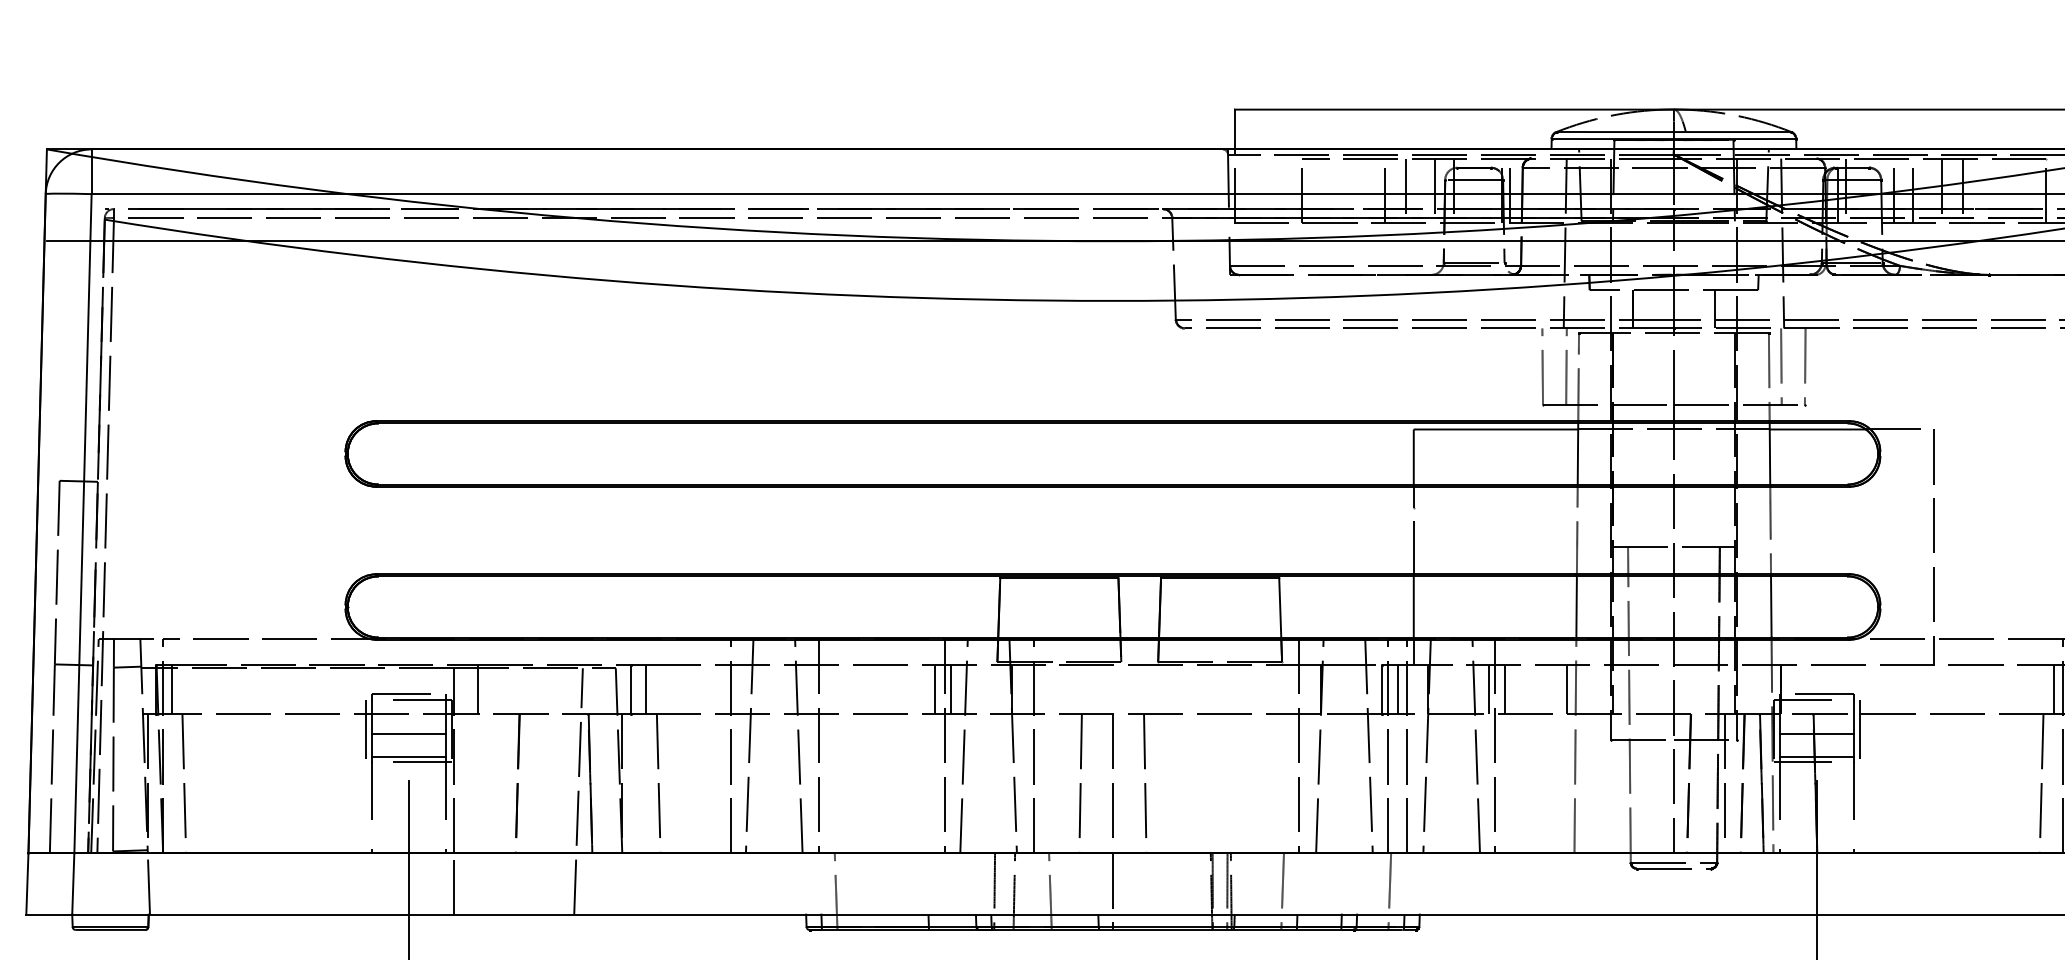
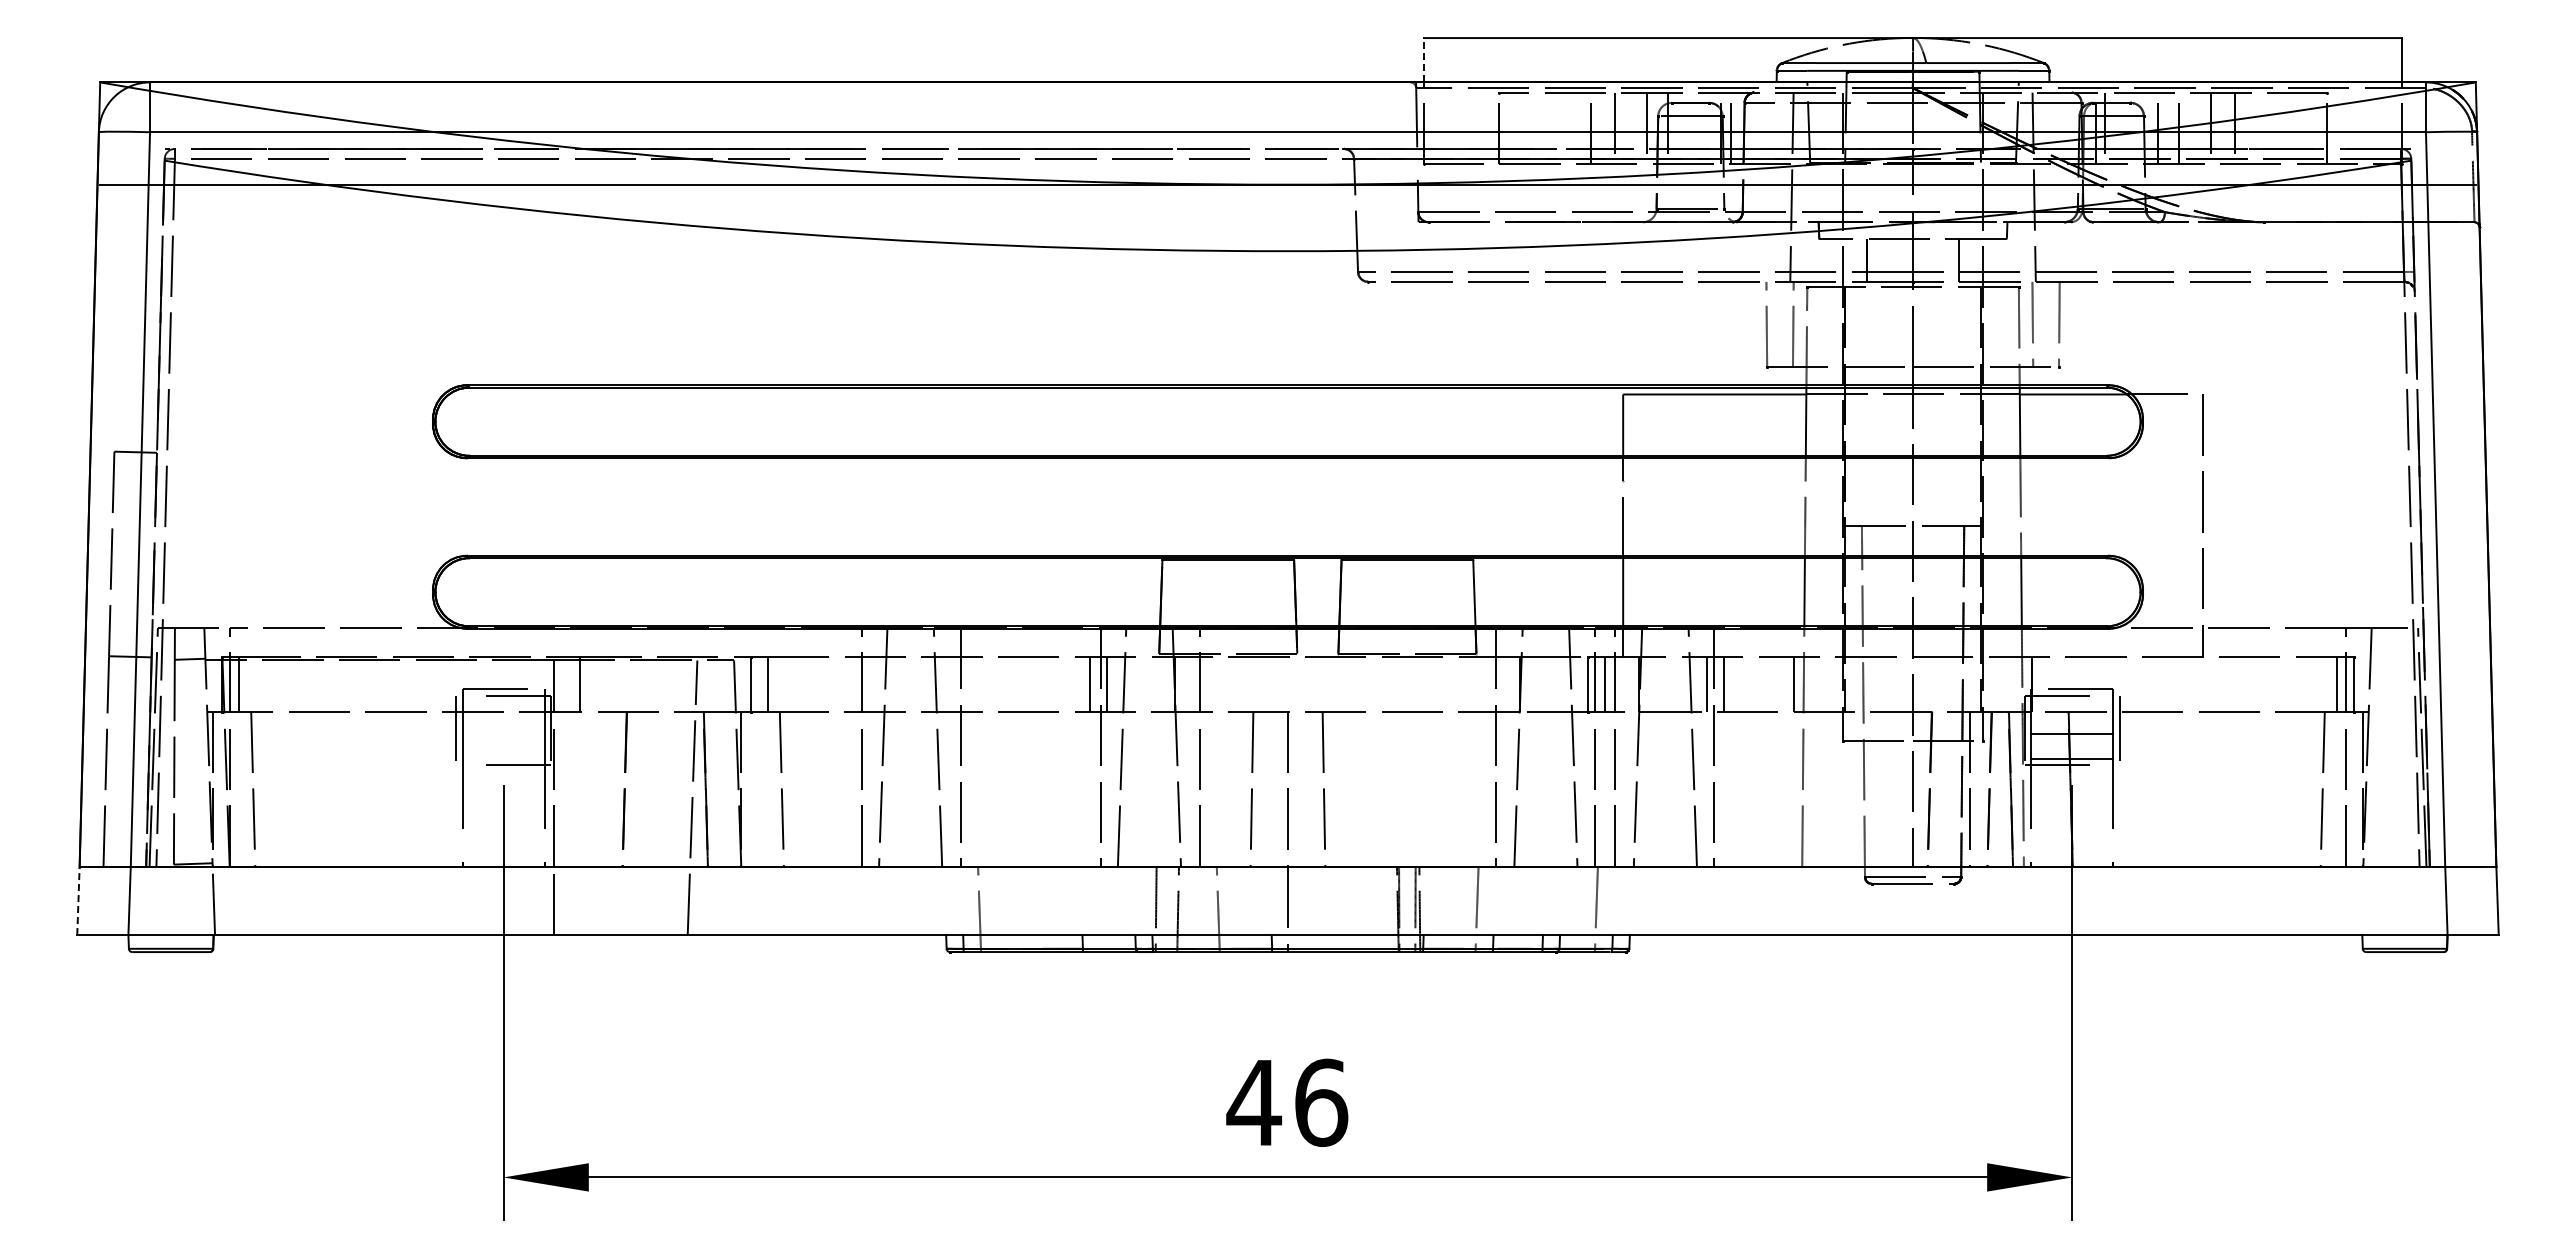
line: (1234, 128) -> (1423, 59), solid -> dashed
line: (408, 733) -> (503, 733), removed
line: (408, 757) -> (503, 759), removed
line: (27, 883) -> (78, 900), solid -> dashed

